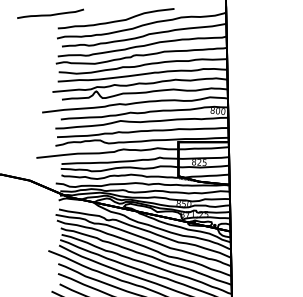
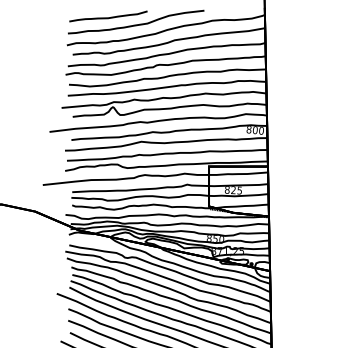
part: (50, 13) -> (108, 16), moved

